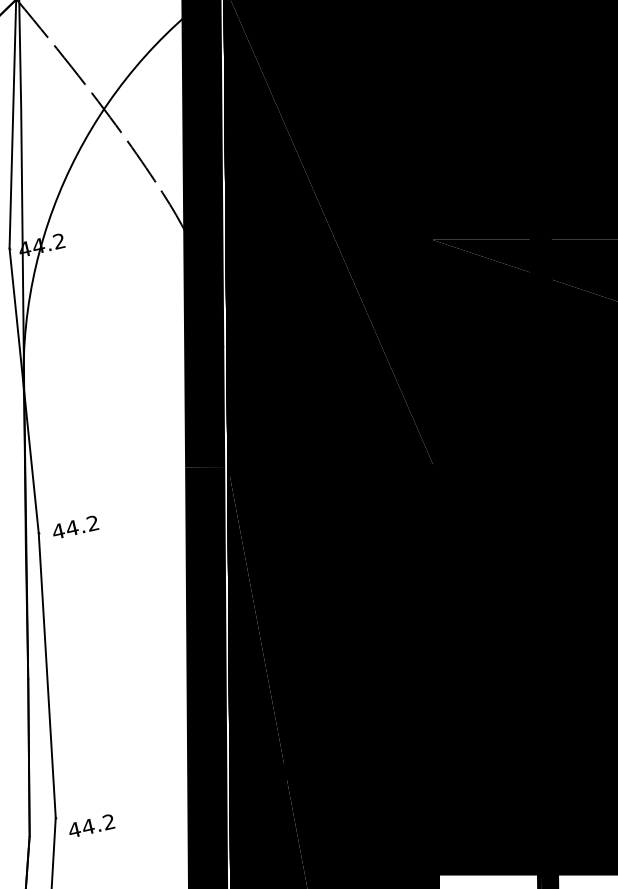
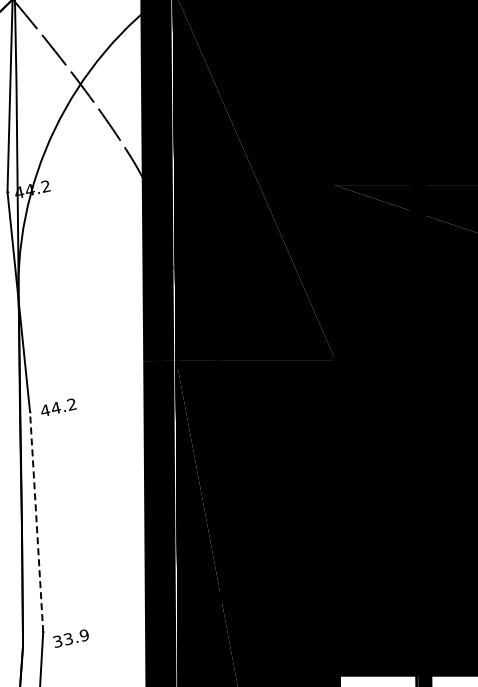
line: (47, 674) -> (36, 521), solid -> dashed
text: (92, 826) -> (71, 638), 44.2 -> 33.9

